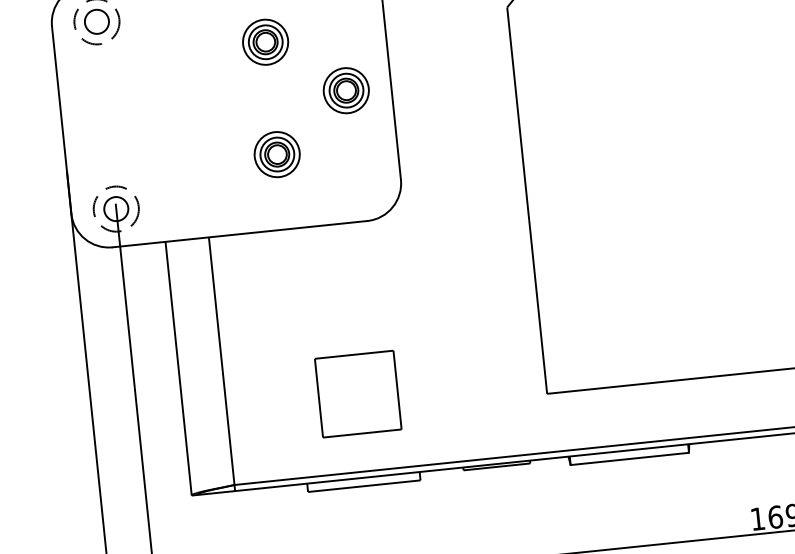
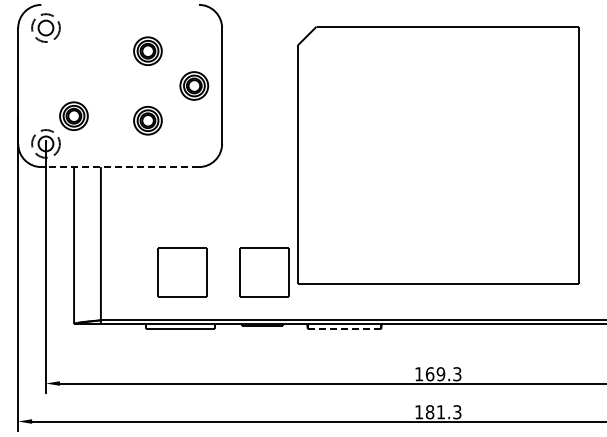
part: (155, 158) -> (73, 115), added
line: (240, 234) -> (120, 167), solid -> dashed
part: (490, 380) -> (264, 272), added
line: (629, 459) -> (344, 329), solid -> dashed

